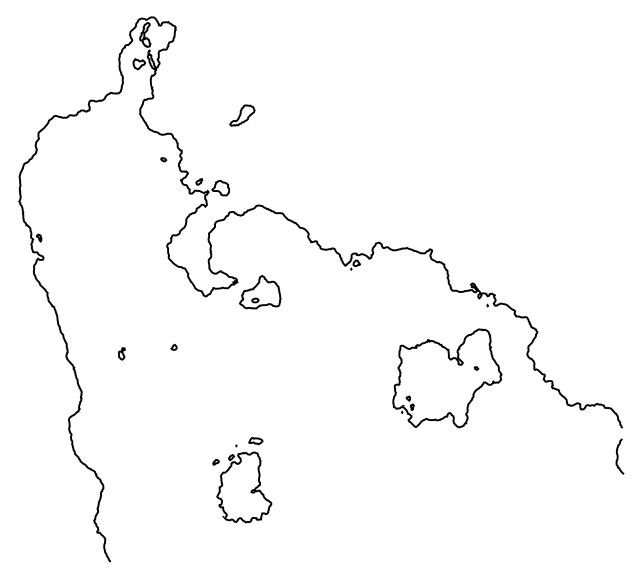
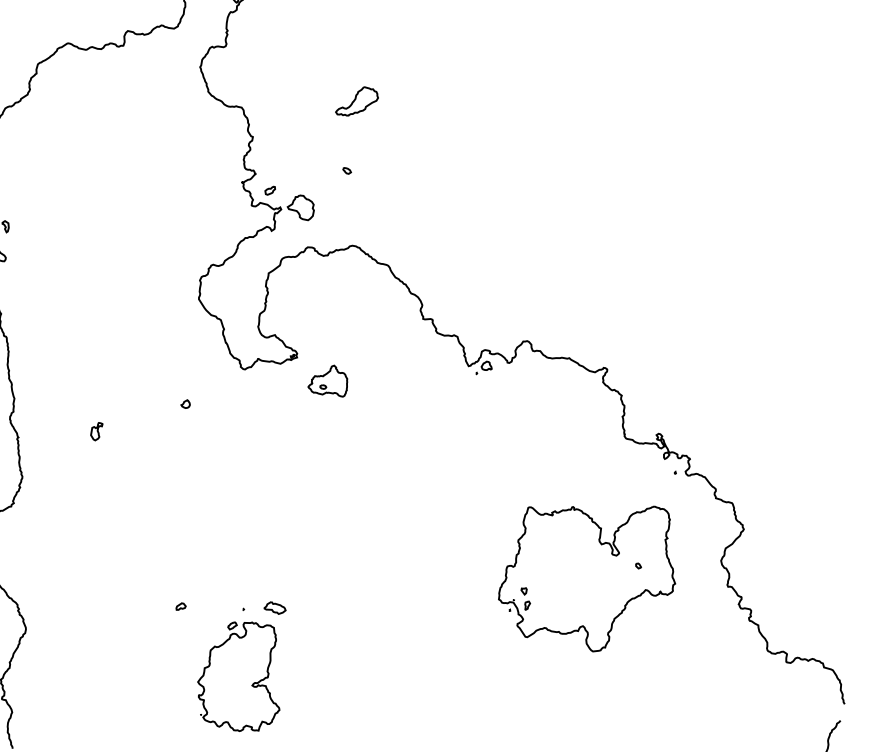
part: (163, 159) -> (346, 170), moved
part: (260, 292) -> (329, 380), size x0.6
part: (173, 346) -> (185, 402), moved
part: (215, 462) -> (180, 607), moved

